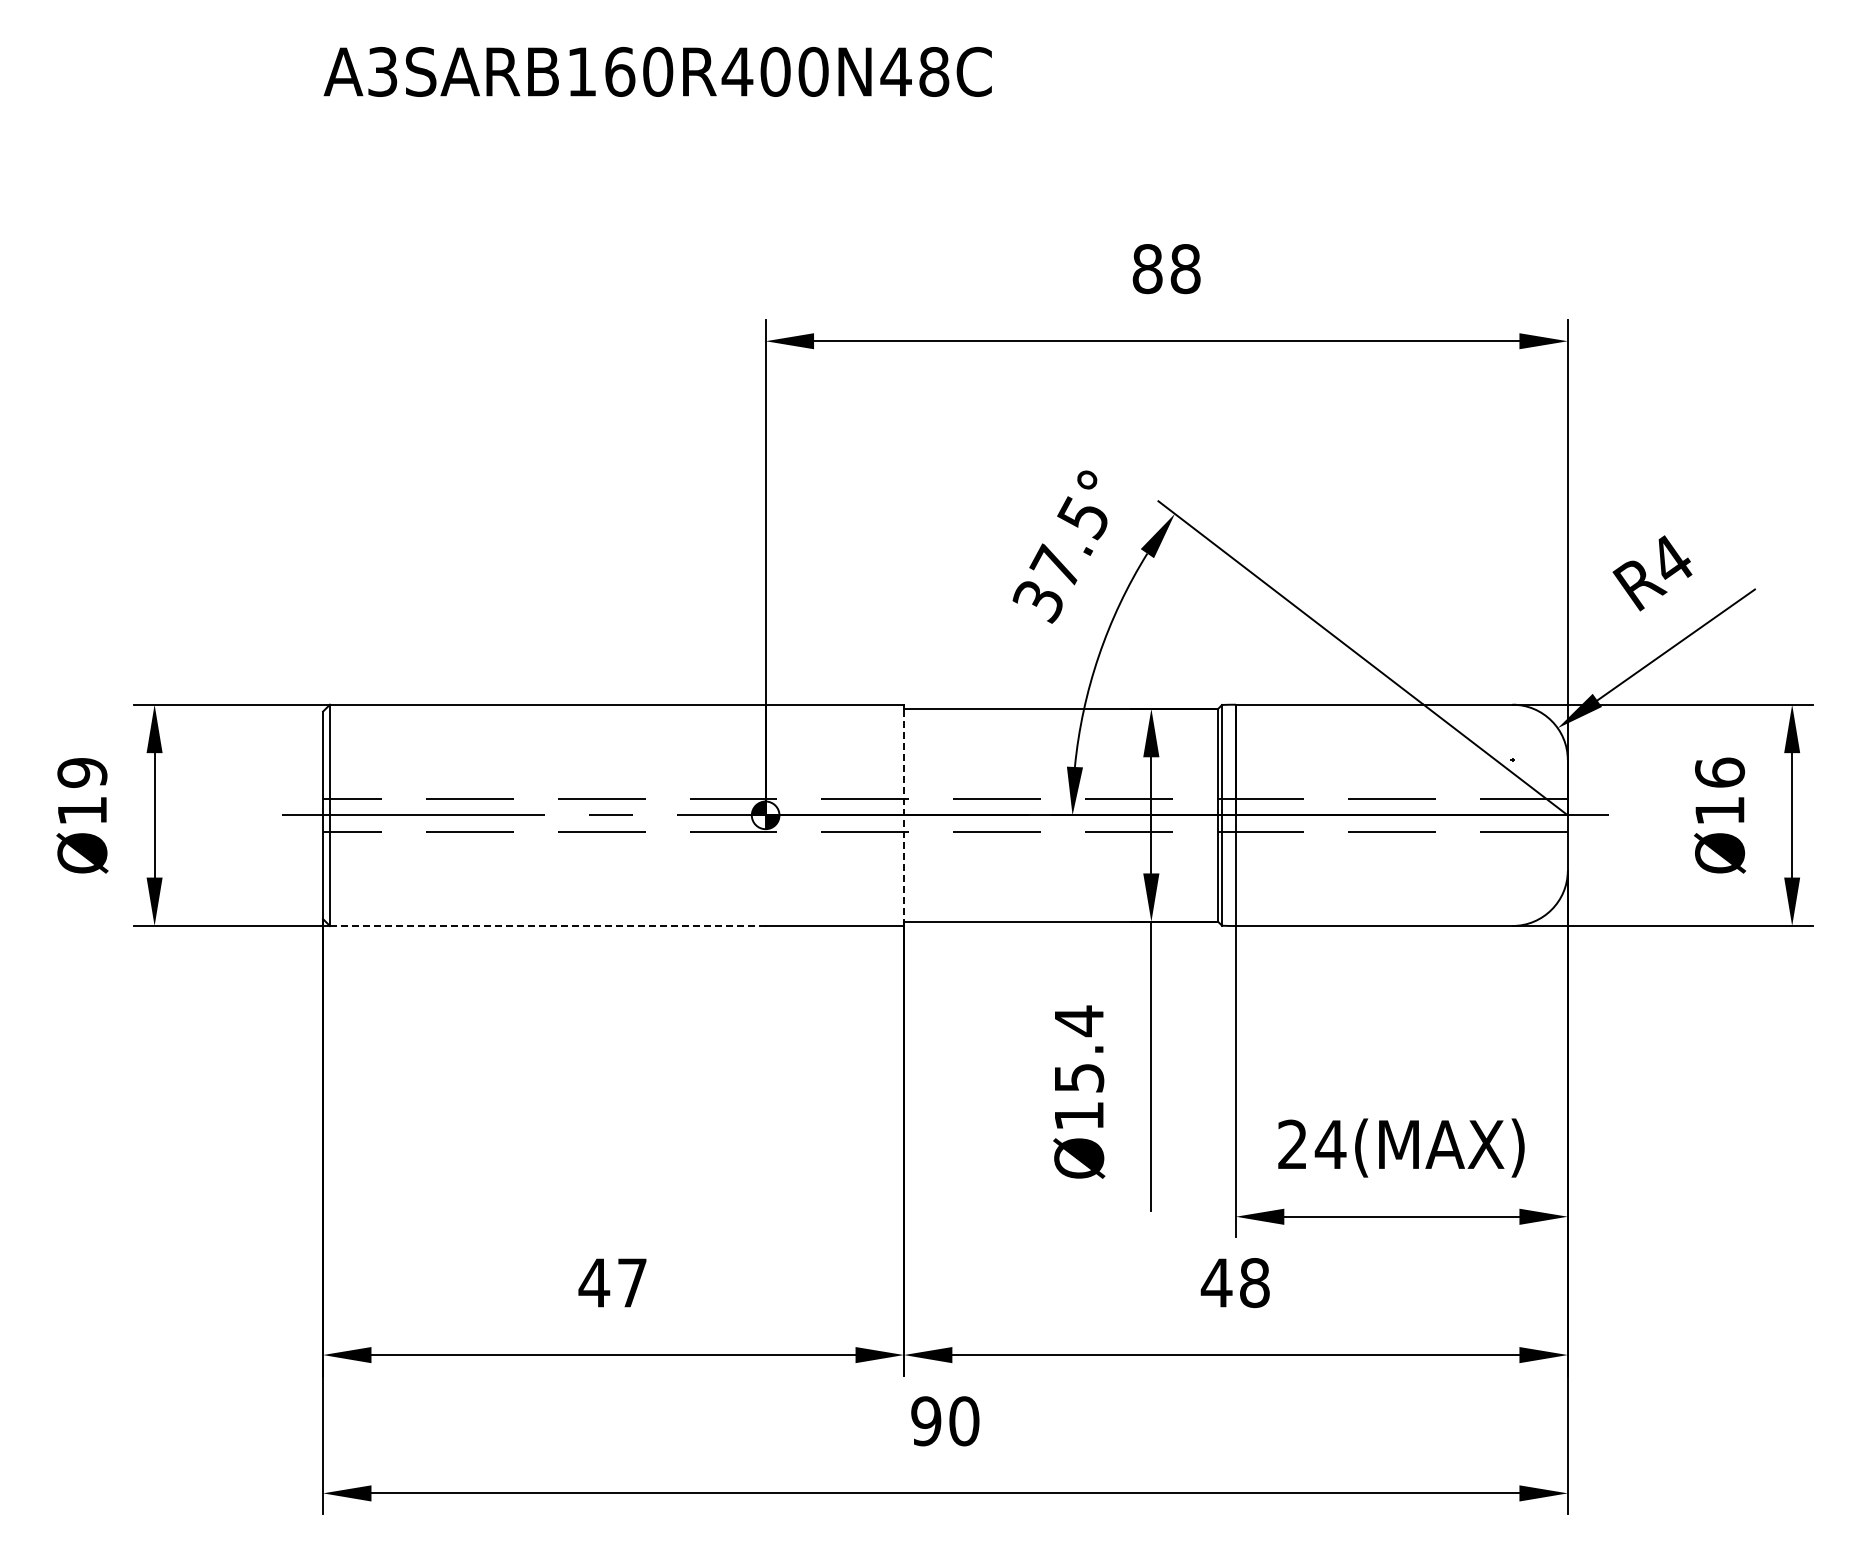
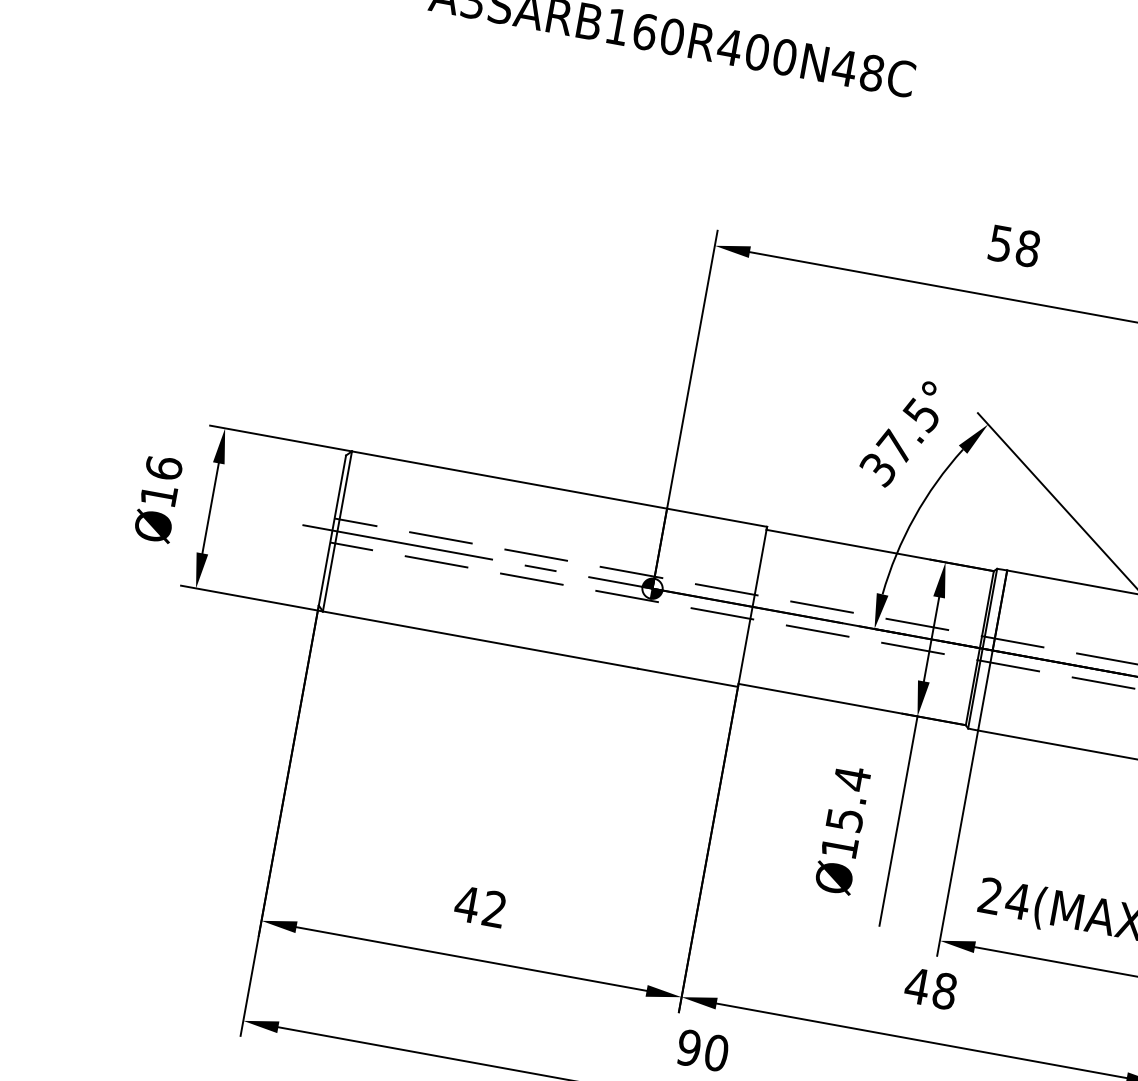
text: (1147, 269) -> (1000, 244), 88 -> 58
text: (82, 772) -> (164, 467), Ø19 -> Ø16
line: (903, 815) -> (752, 606), dashed -> solid
line: (547, 926) -> (480, 640), dashed -> solid
text: (631, 1282) -> (494, 908), 47 -> 42

